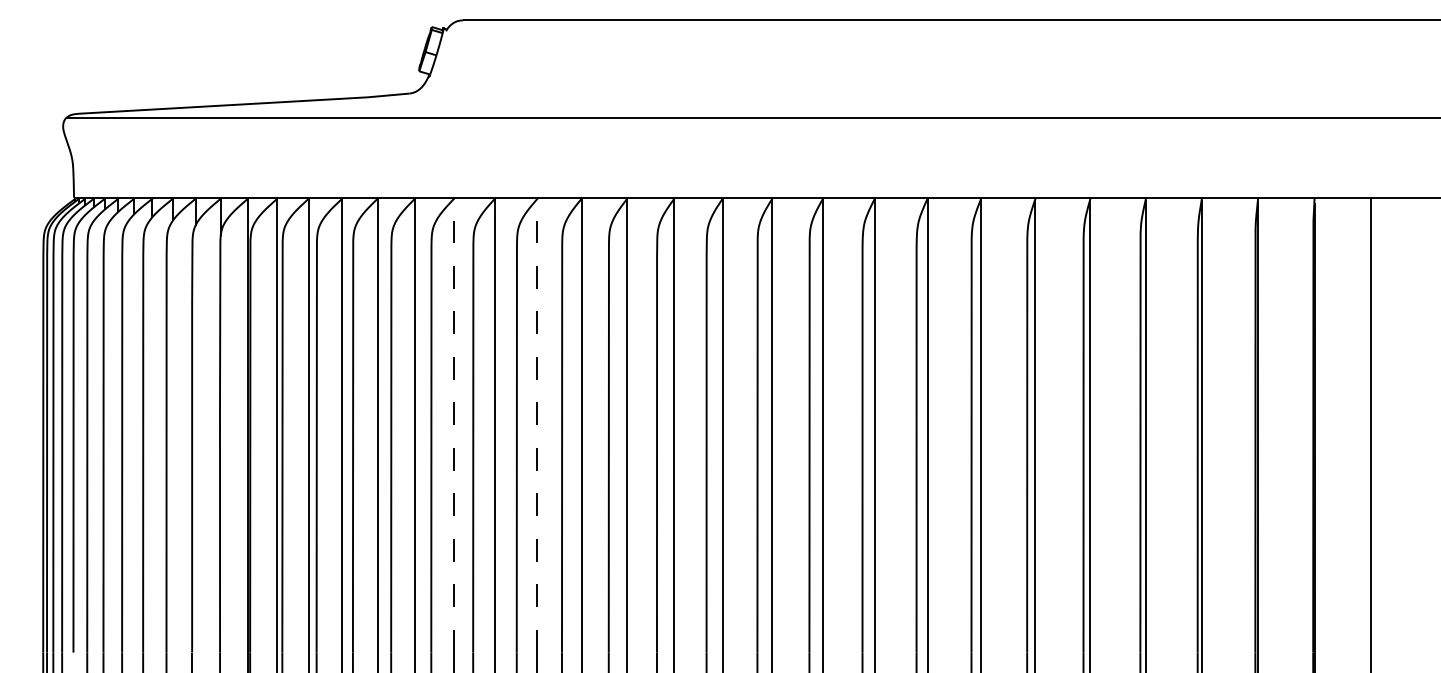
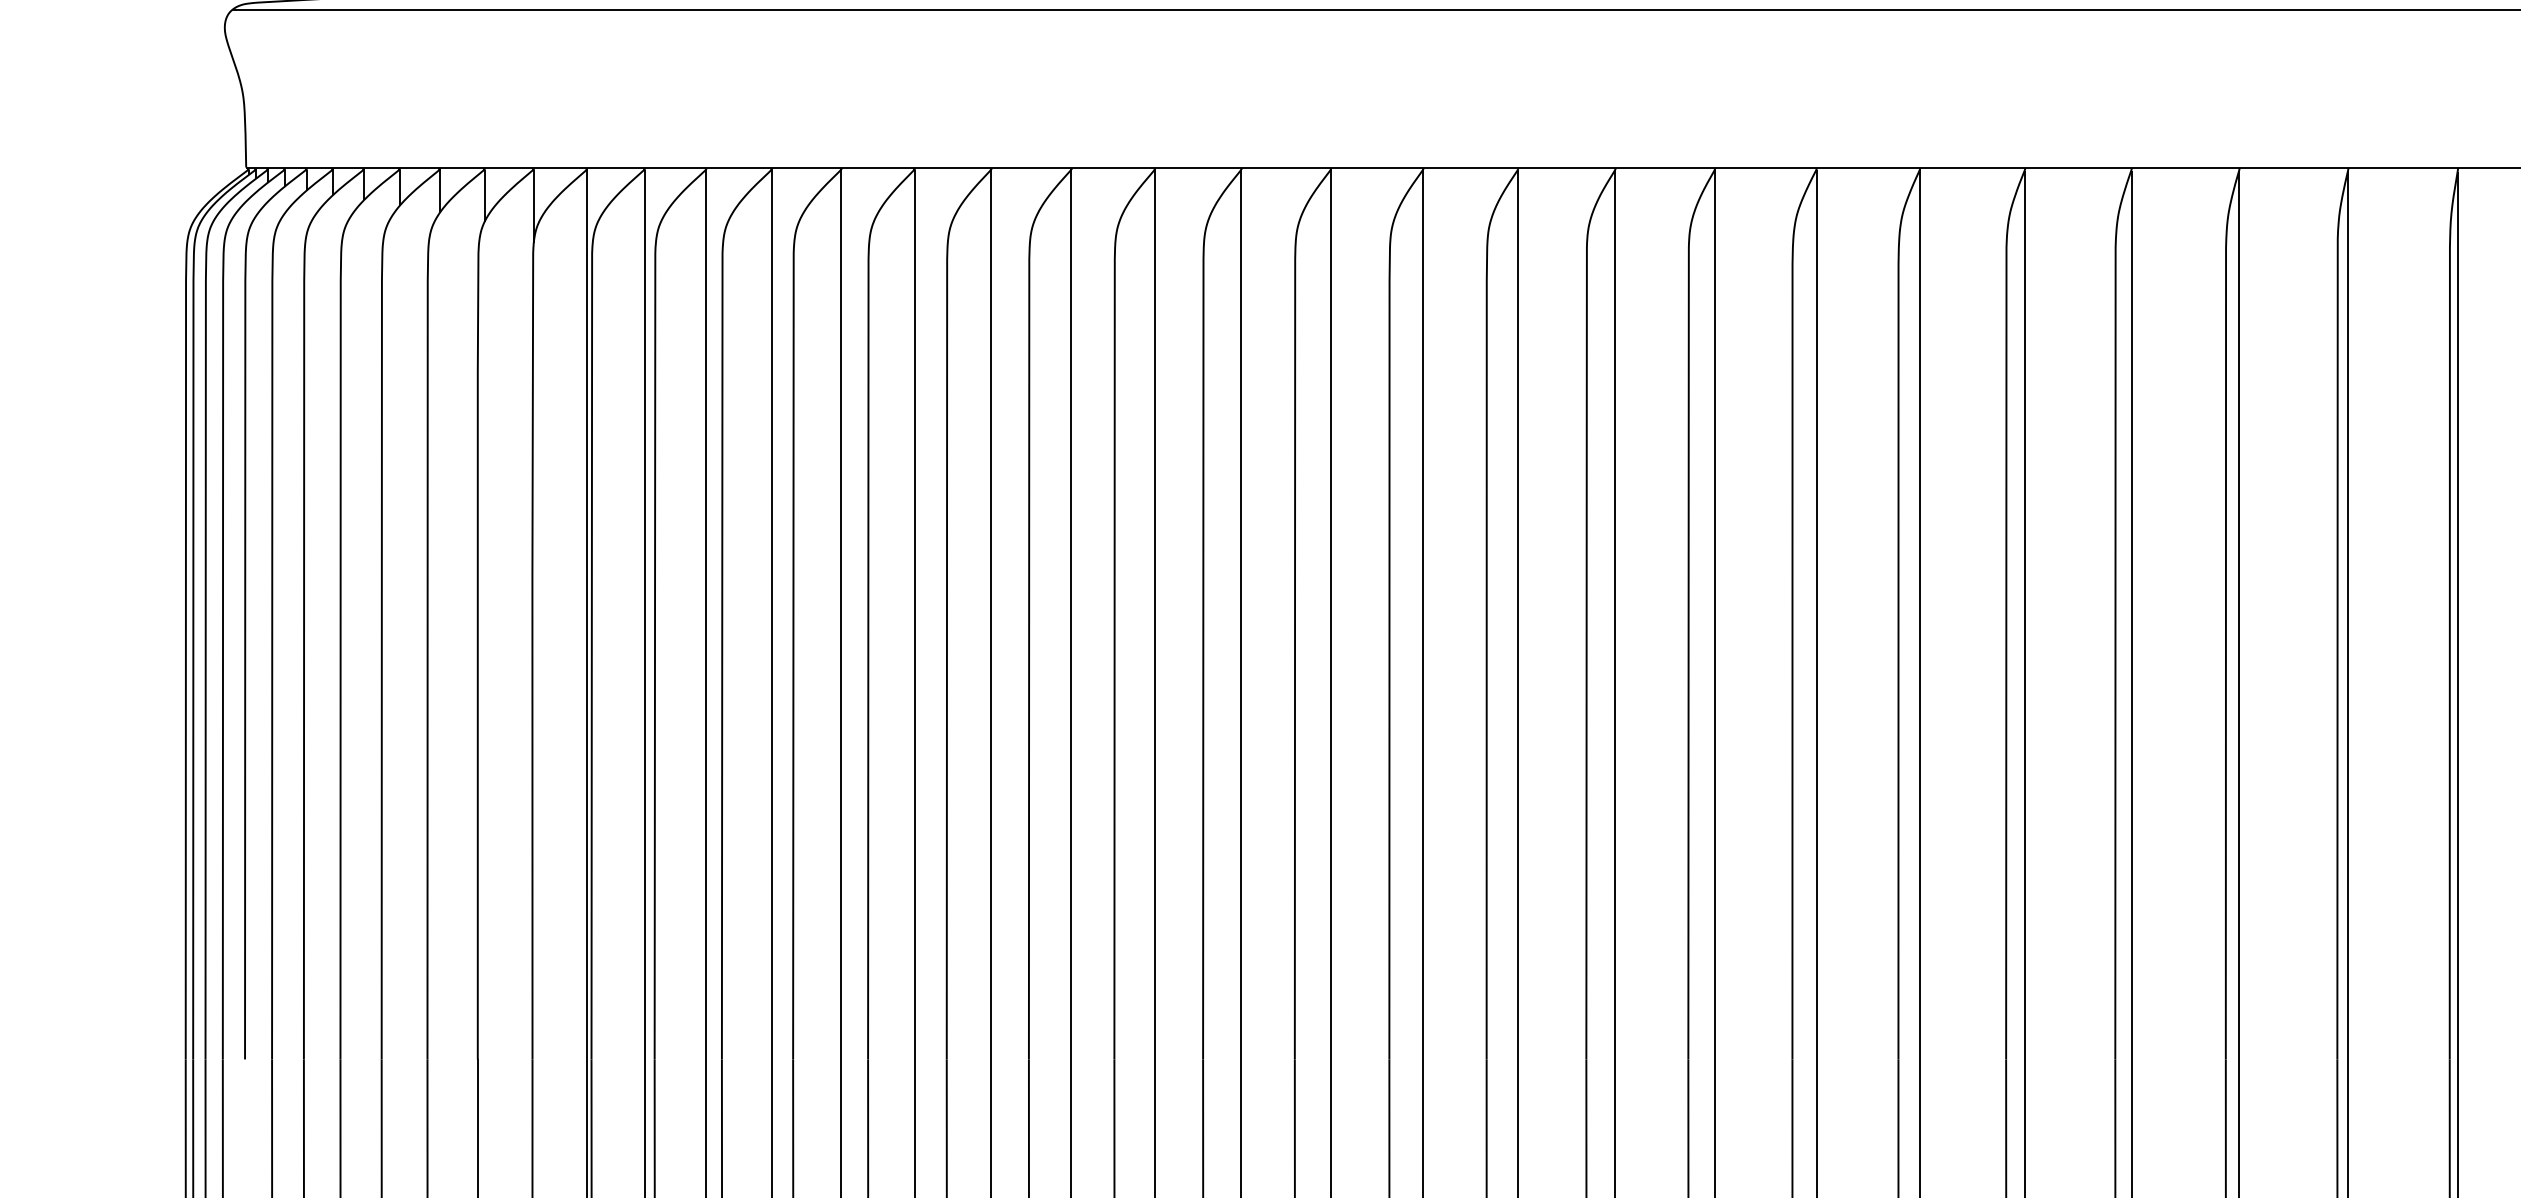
line: (453, 425) -> (990, 614), dashed -> solid
line: (537, 425) -> (1155, 614), dashed -> solid

